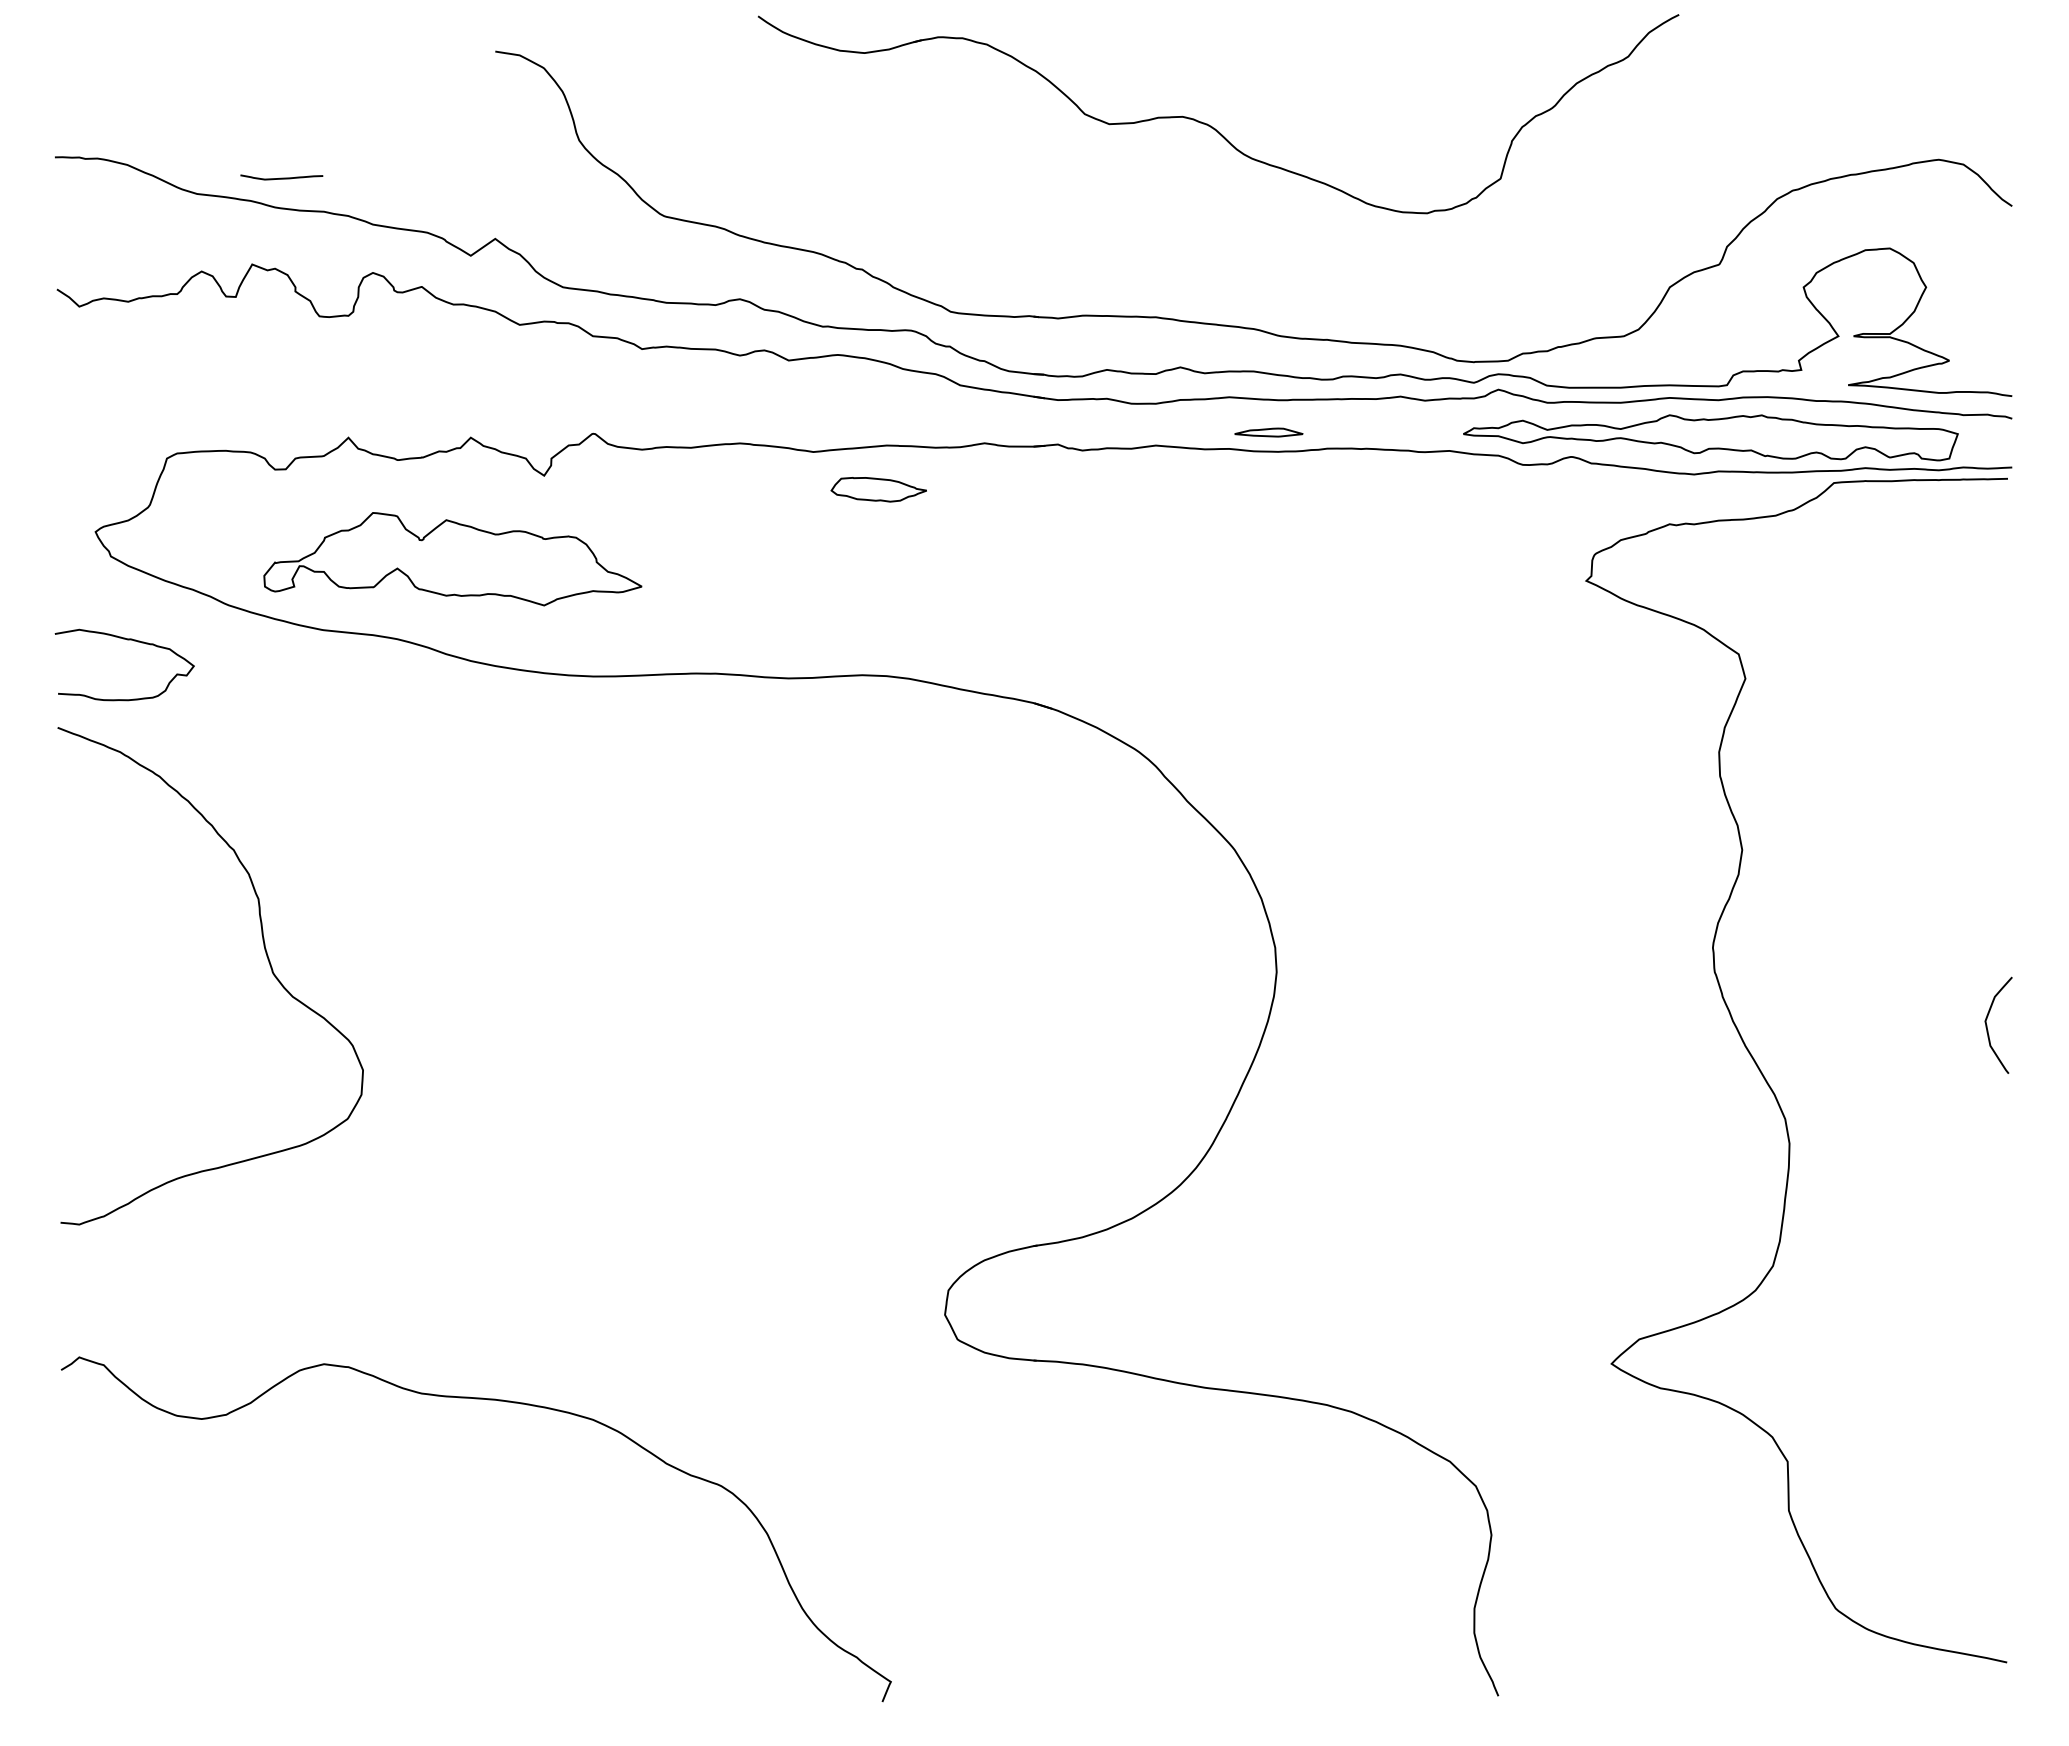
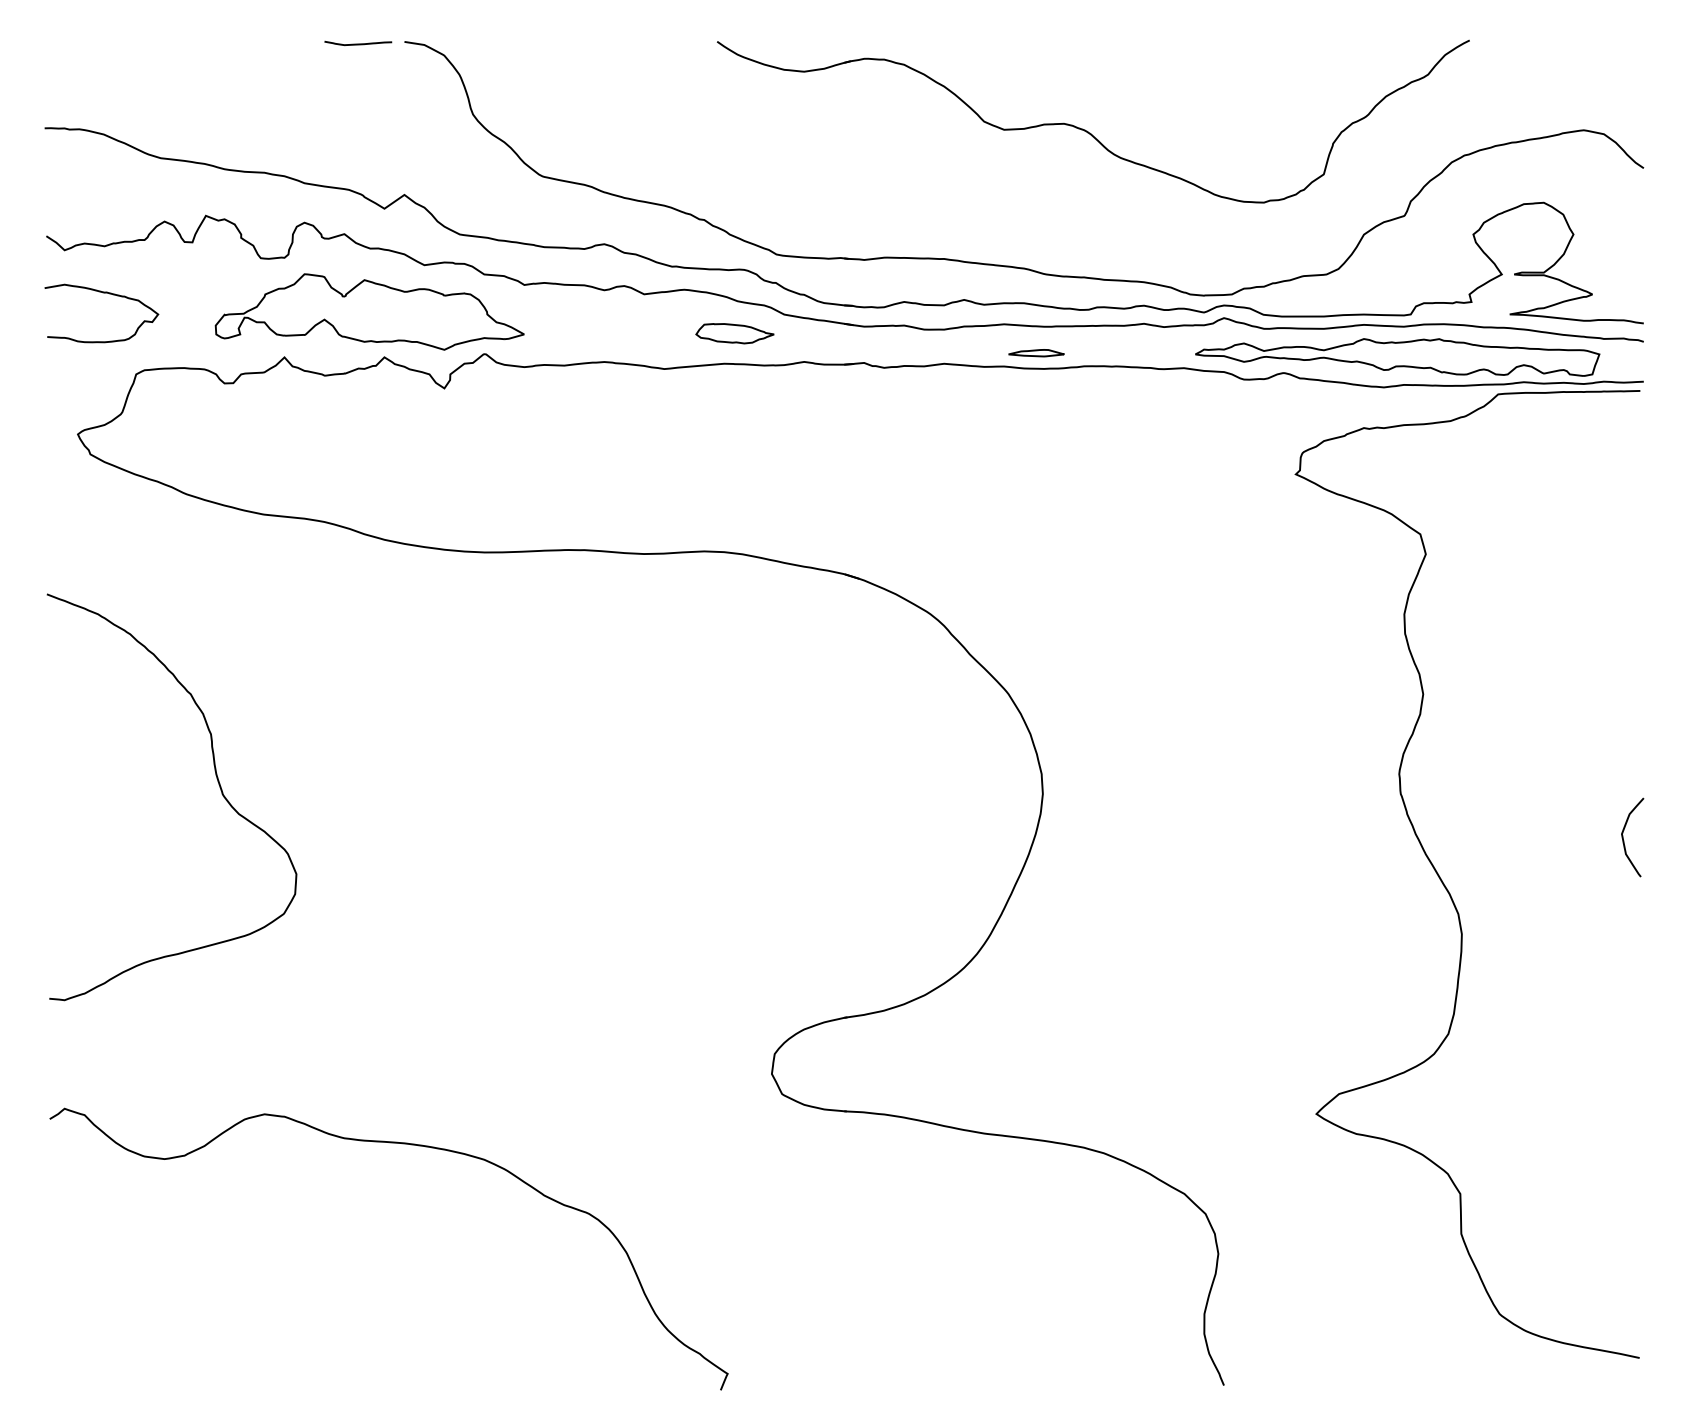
part: (1211, 125) -> (1087, 130), moved
curve: (281, 177) -> (358, 43), moved
part: (878, 489) -> (734, 333), moved
part: (452, 559) -> (369, 312), moved
curve: (127, 640) -> (103, 293), moved

